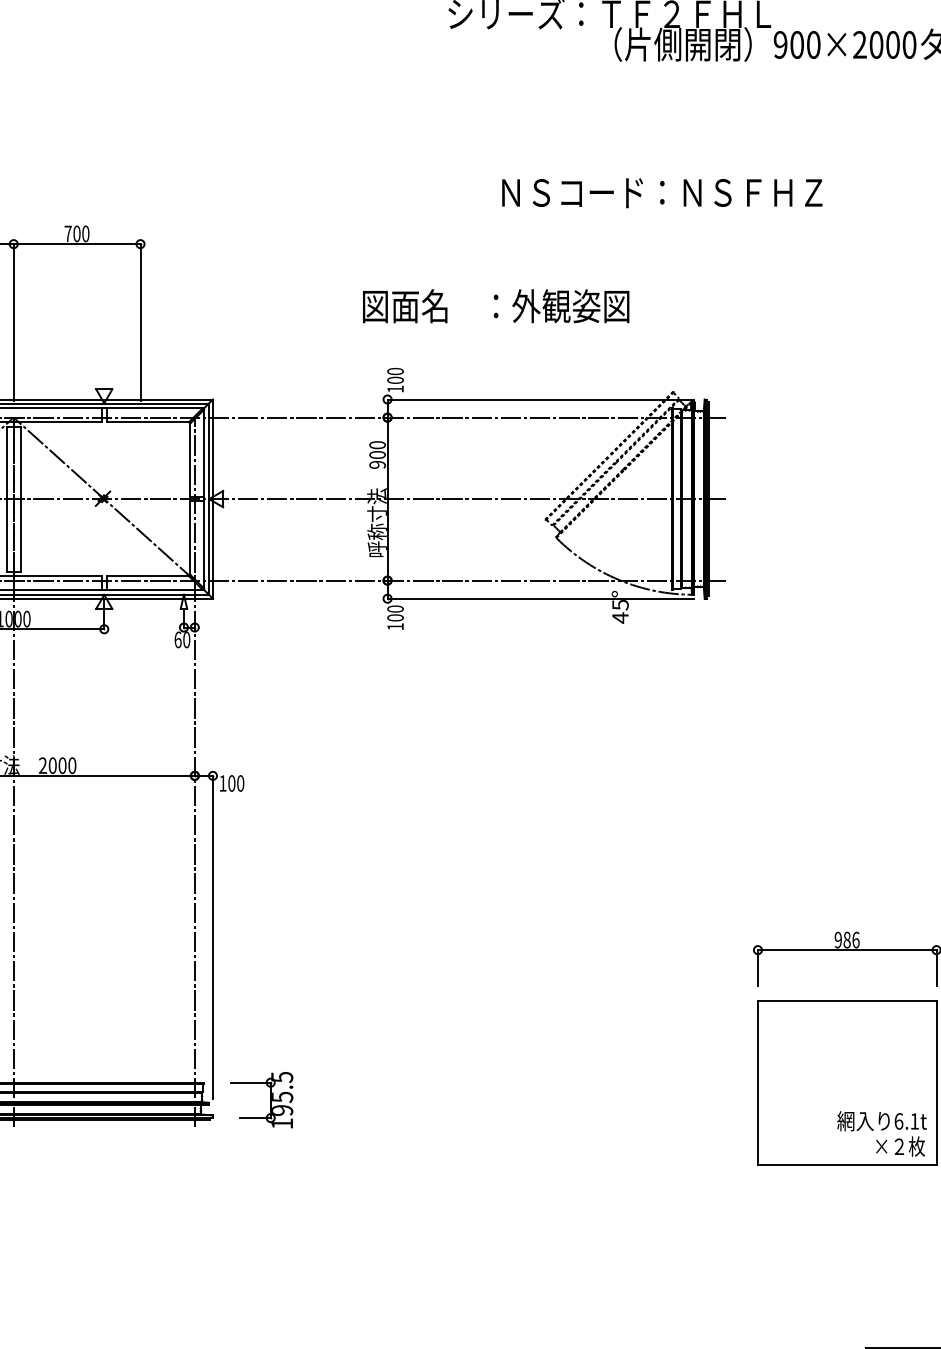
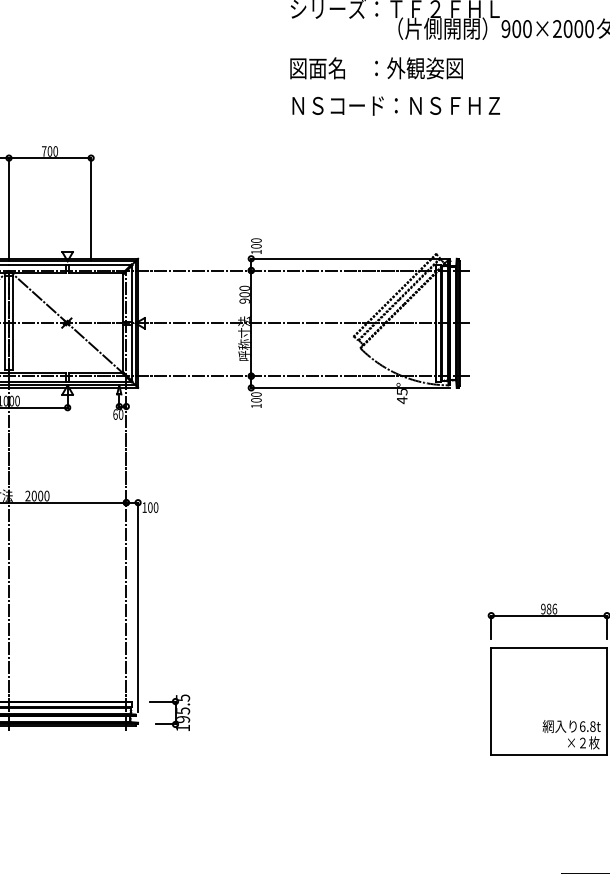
text: (661, 192) -> (395, 105), moved
text: (495, 306) -> (376, 68), moved
text: (914, 1121) -> (592, 726), 6.1t -> 6.8t

